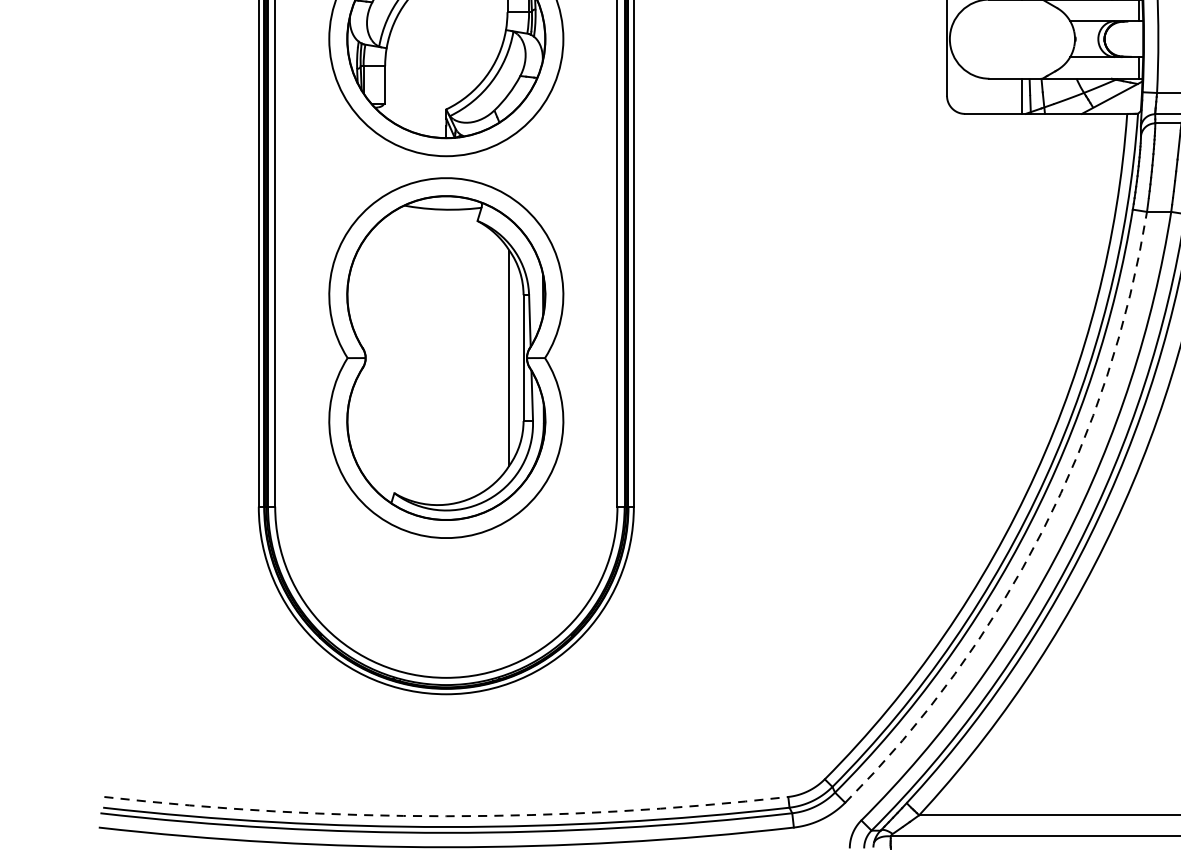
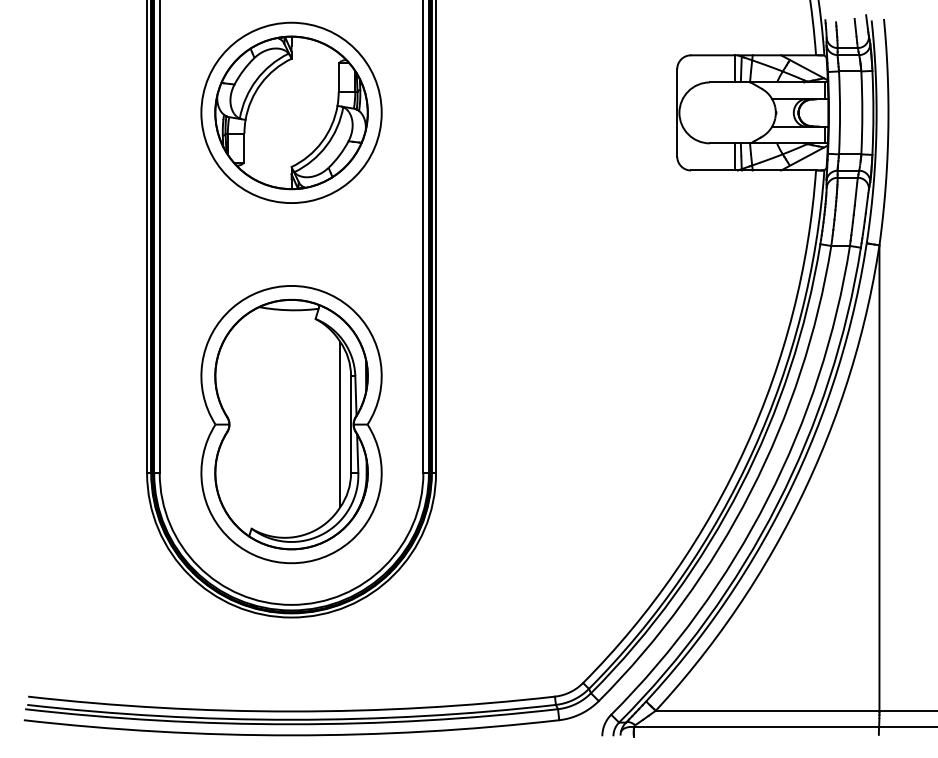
part: (446, 357) -> (291, 424), moved
arc: (1042, 530) -> (750, 491), dashed -> solid
arc: (446, 816) -> (291, 711), dashed -> solid

